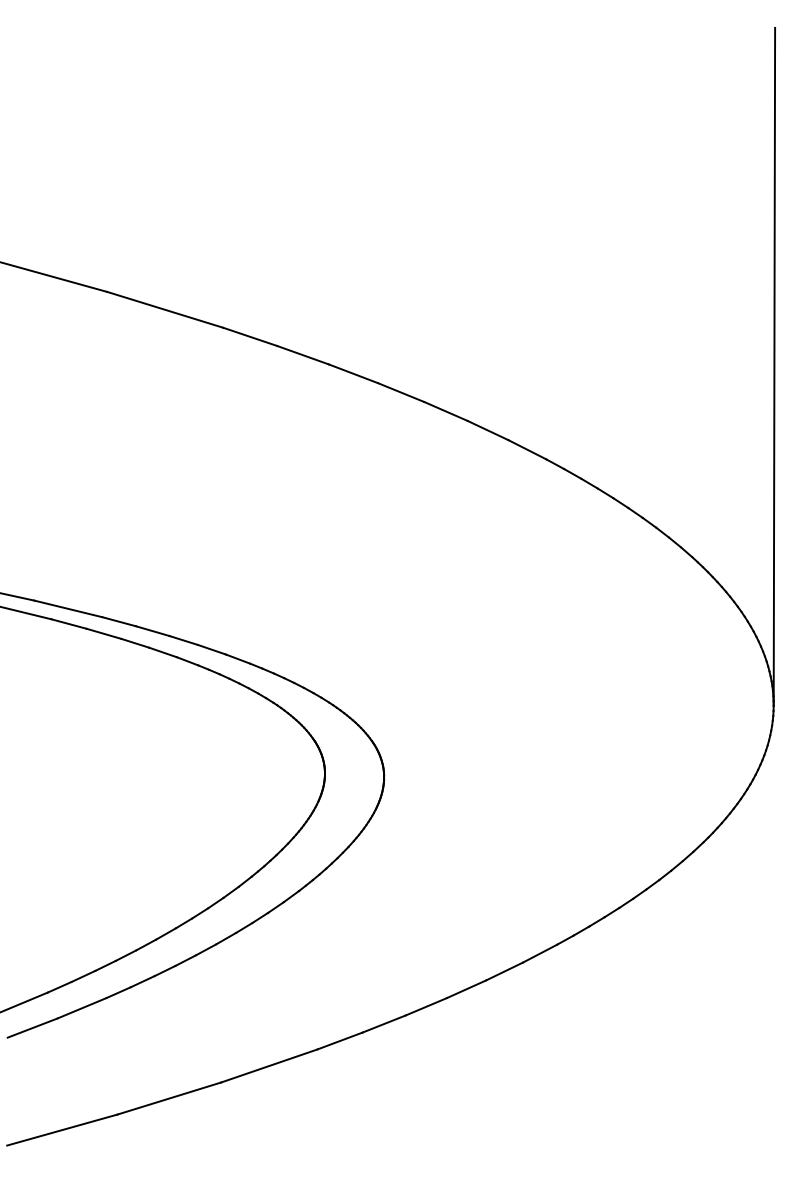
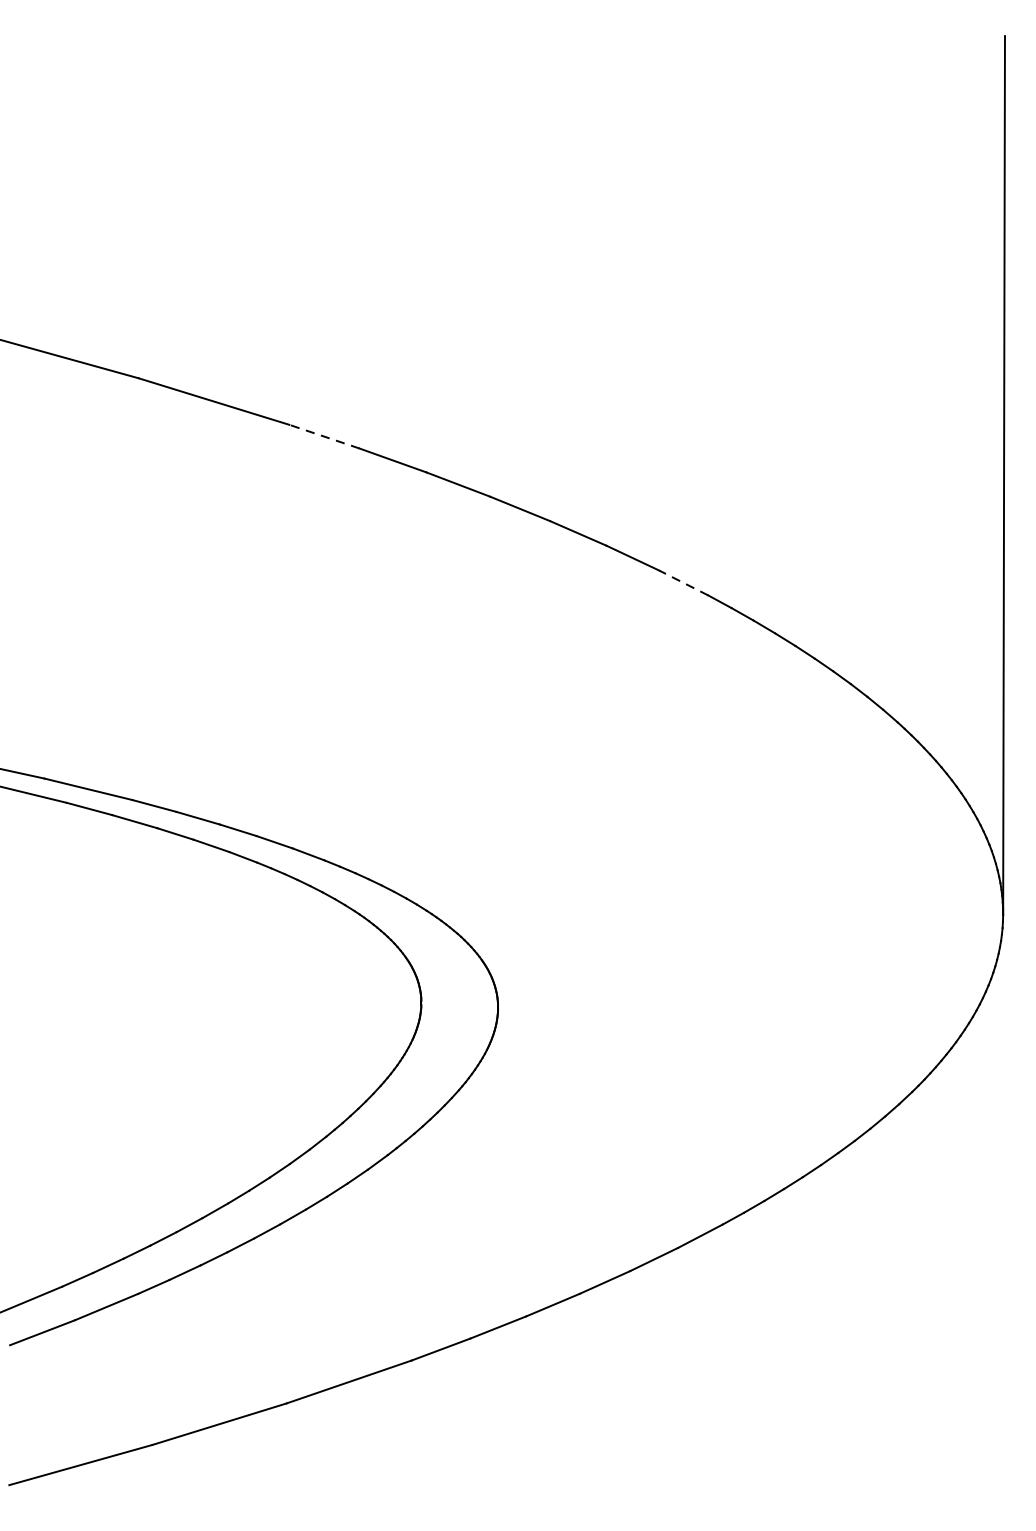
line: (250, 336) -> (324, 436), solid -> dashed
line: (526, 449) -> (682, 582), solid -> dashed

